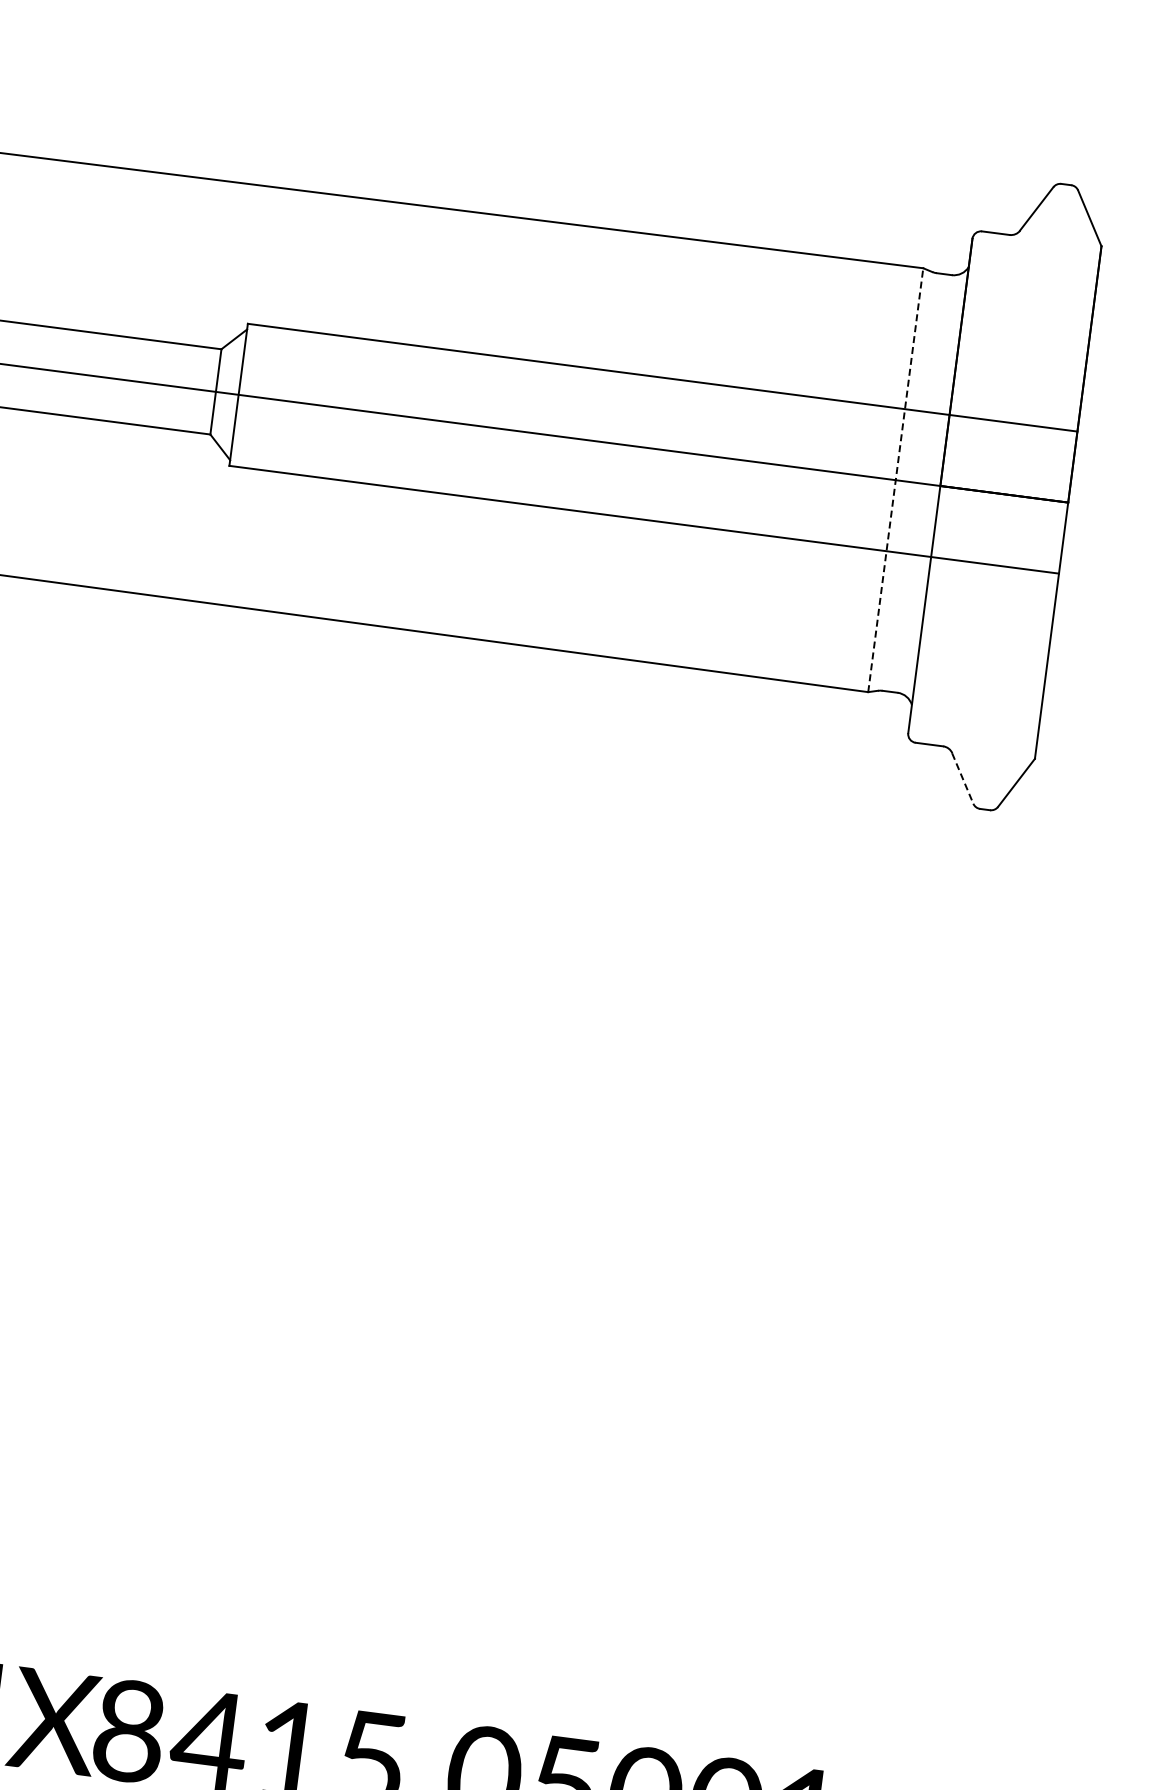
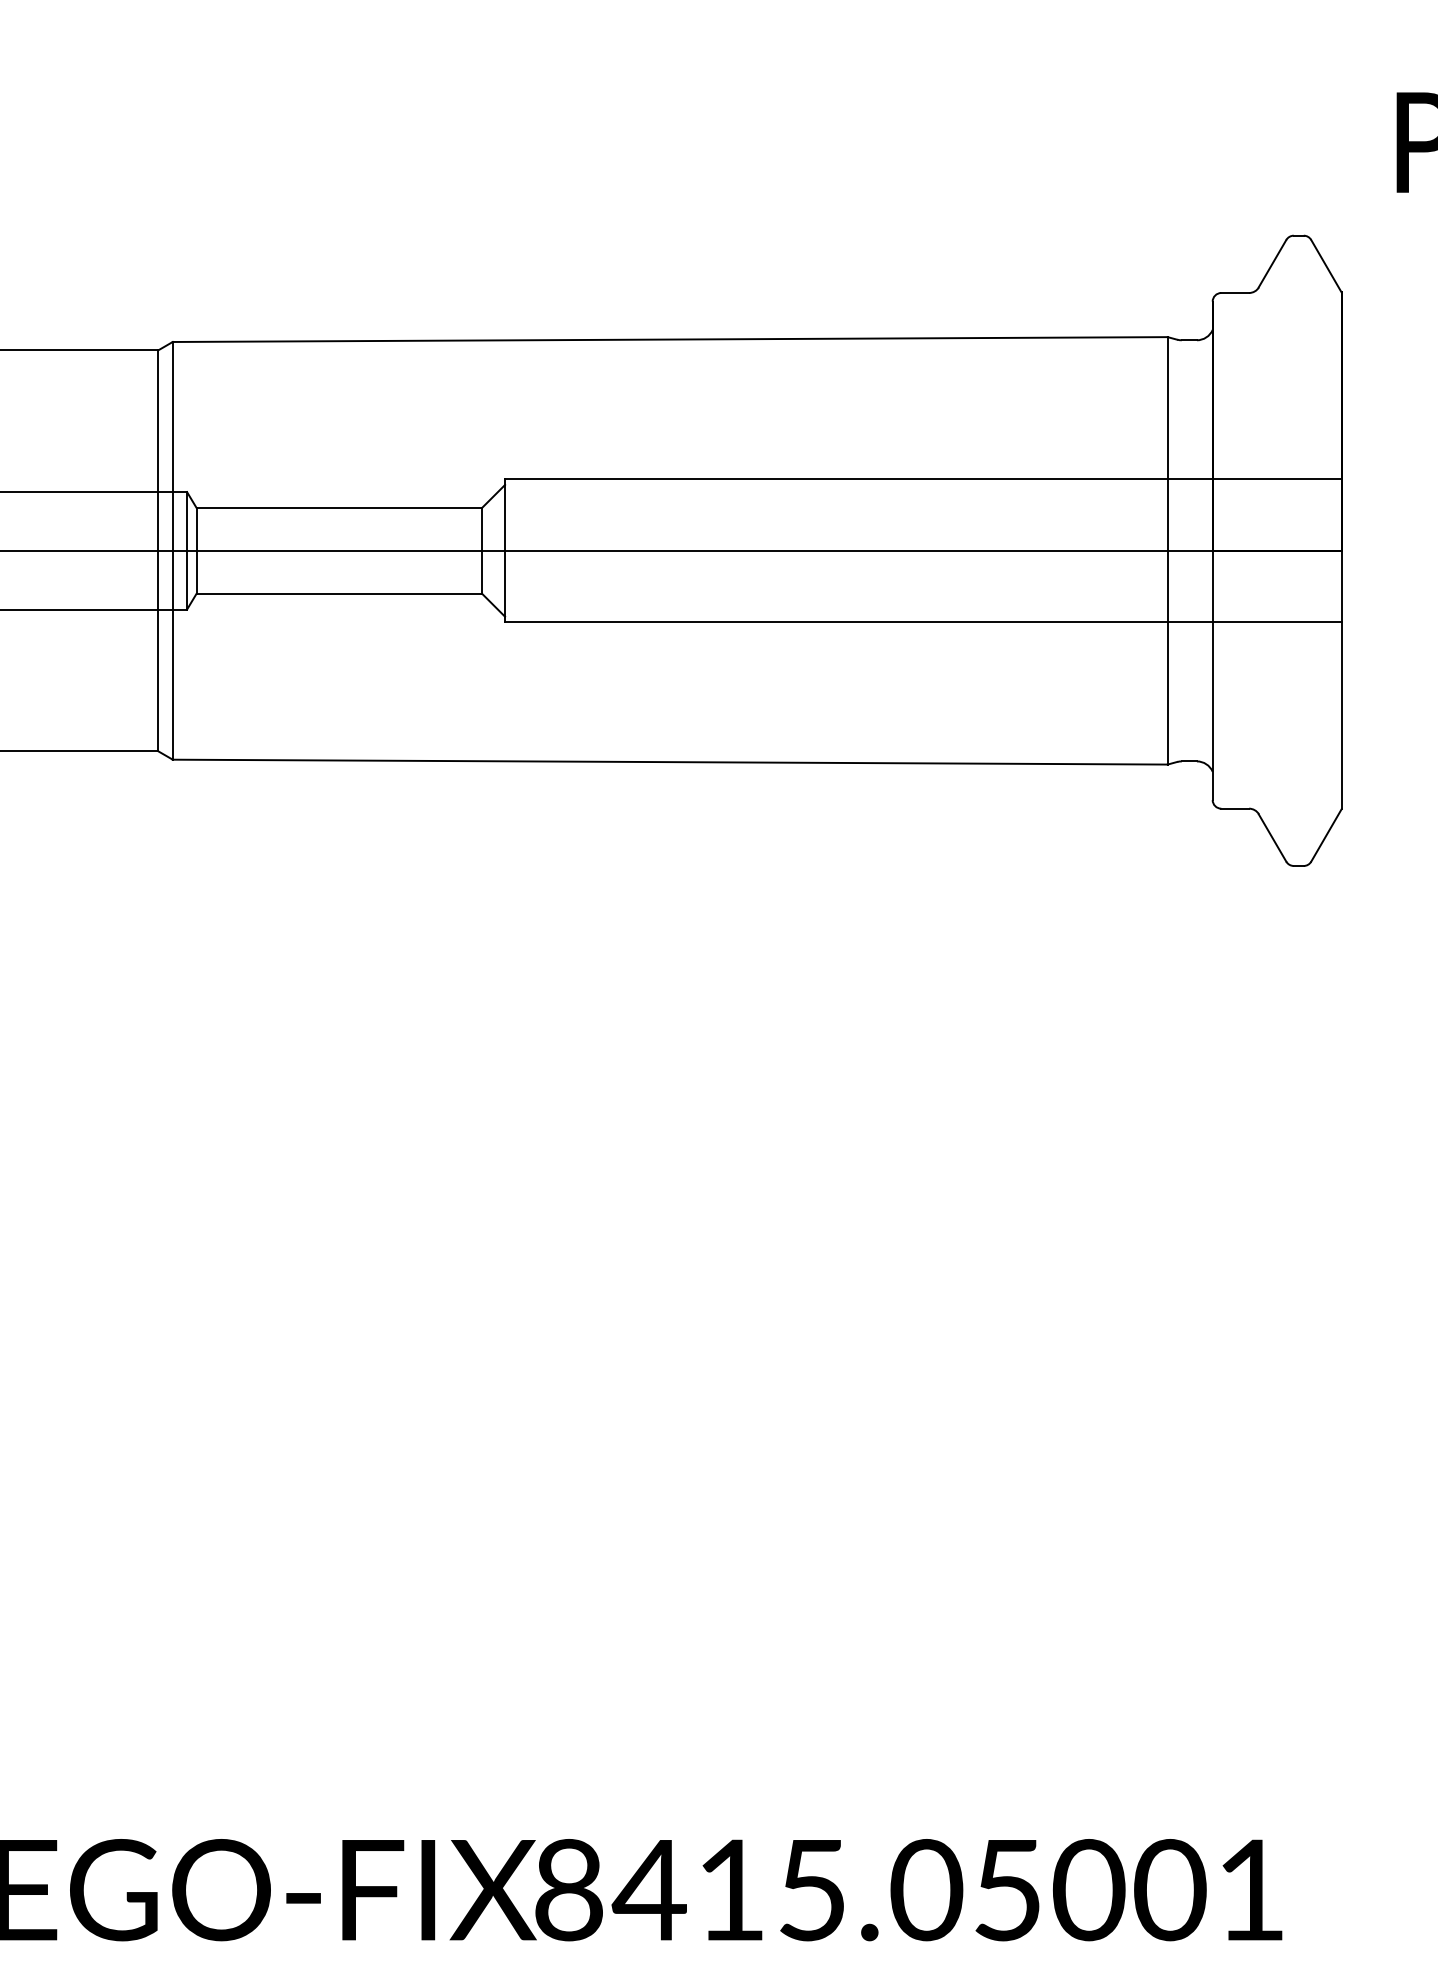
line: (895, 479) -> (1167, 550), dashed -> solid
line: (962, 778) -> (1272, 838), dashed -> solid

